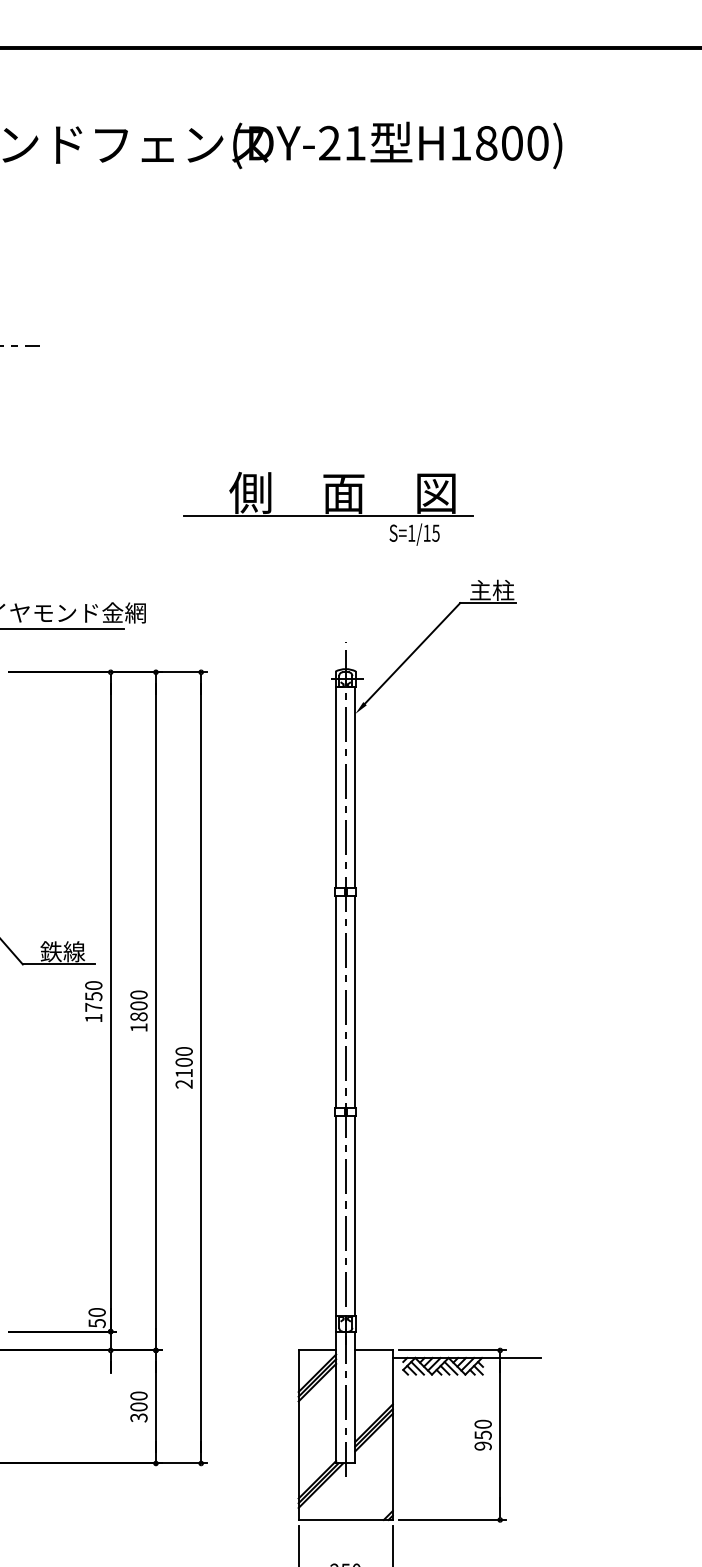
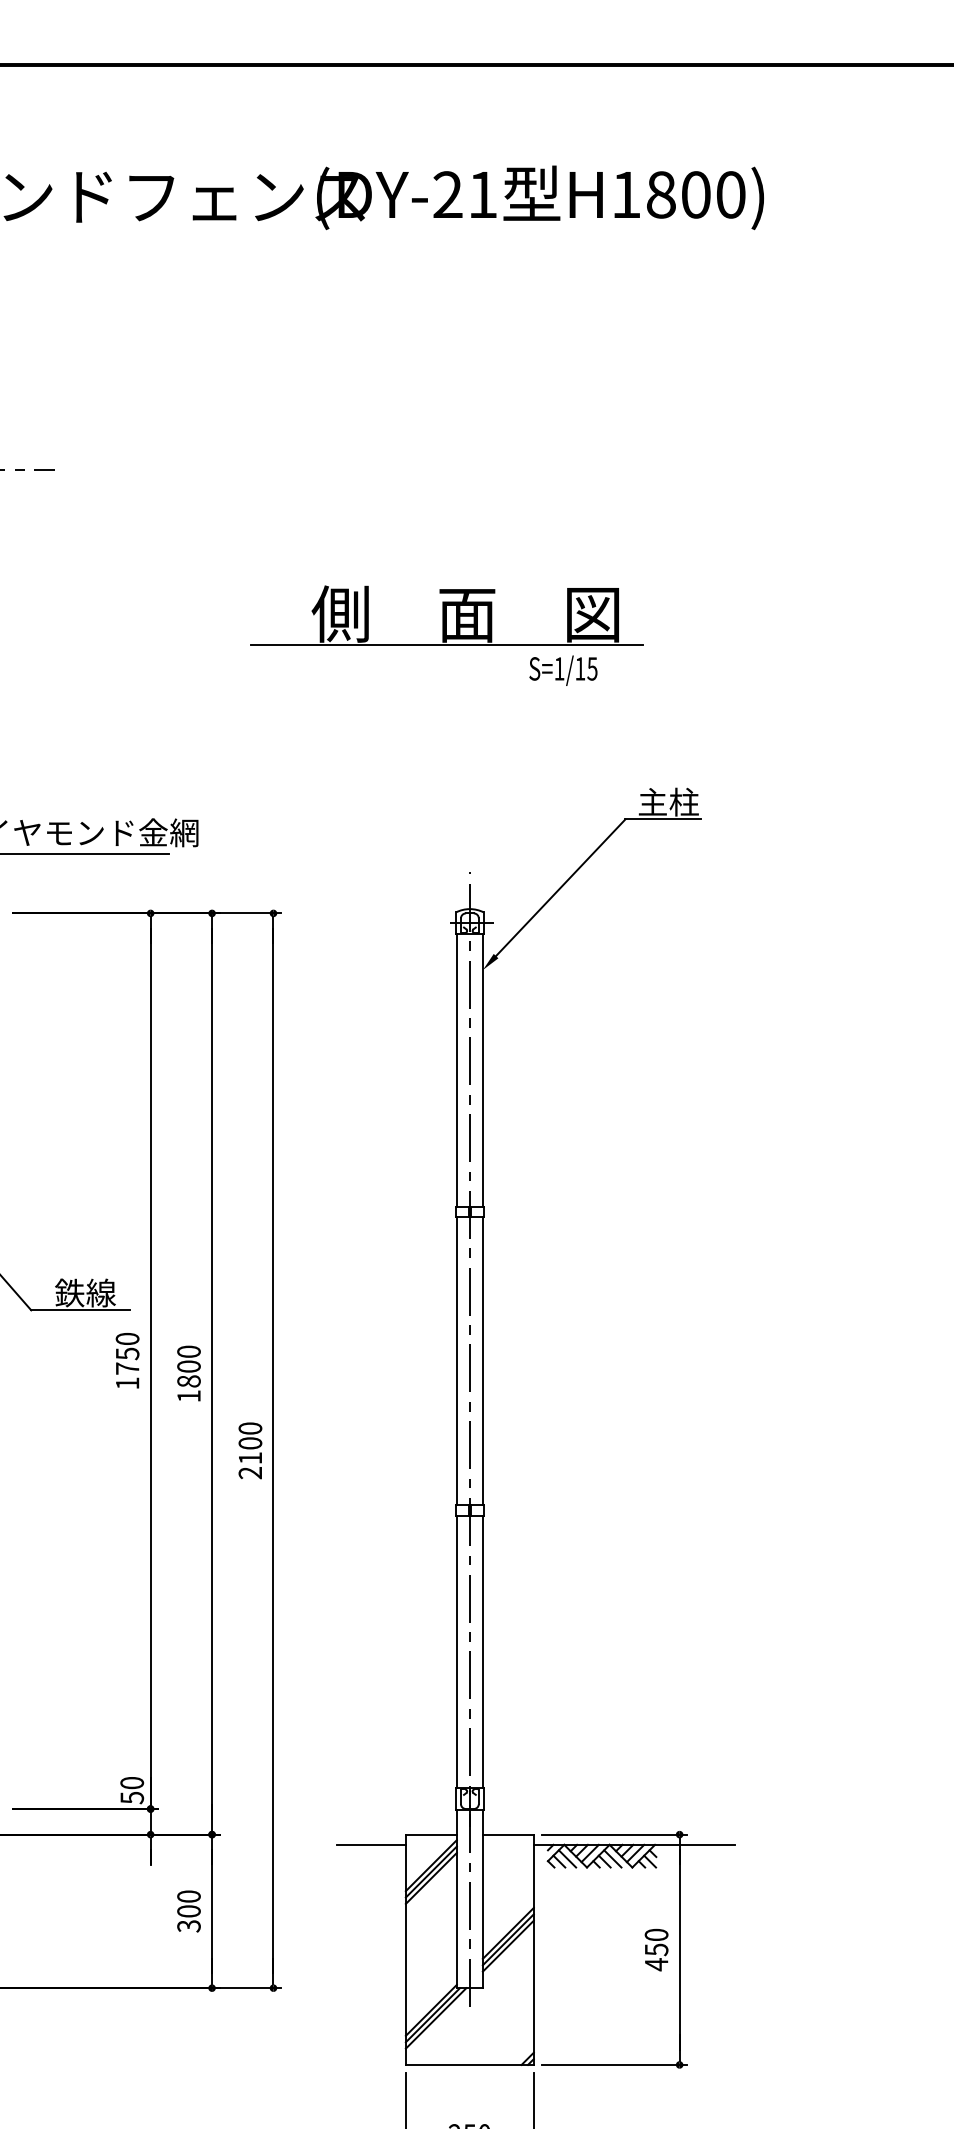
part: (328, 508) -> (446, 635), moved
line: (272, 1357) -> (370, 1844), added
text: (482, 1446) -> (655, 1965), 950 -> 450

